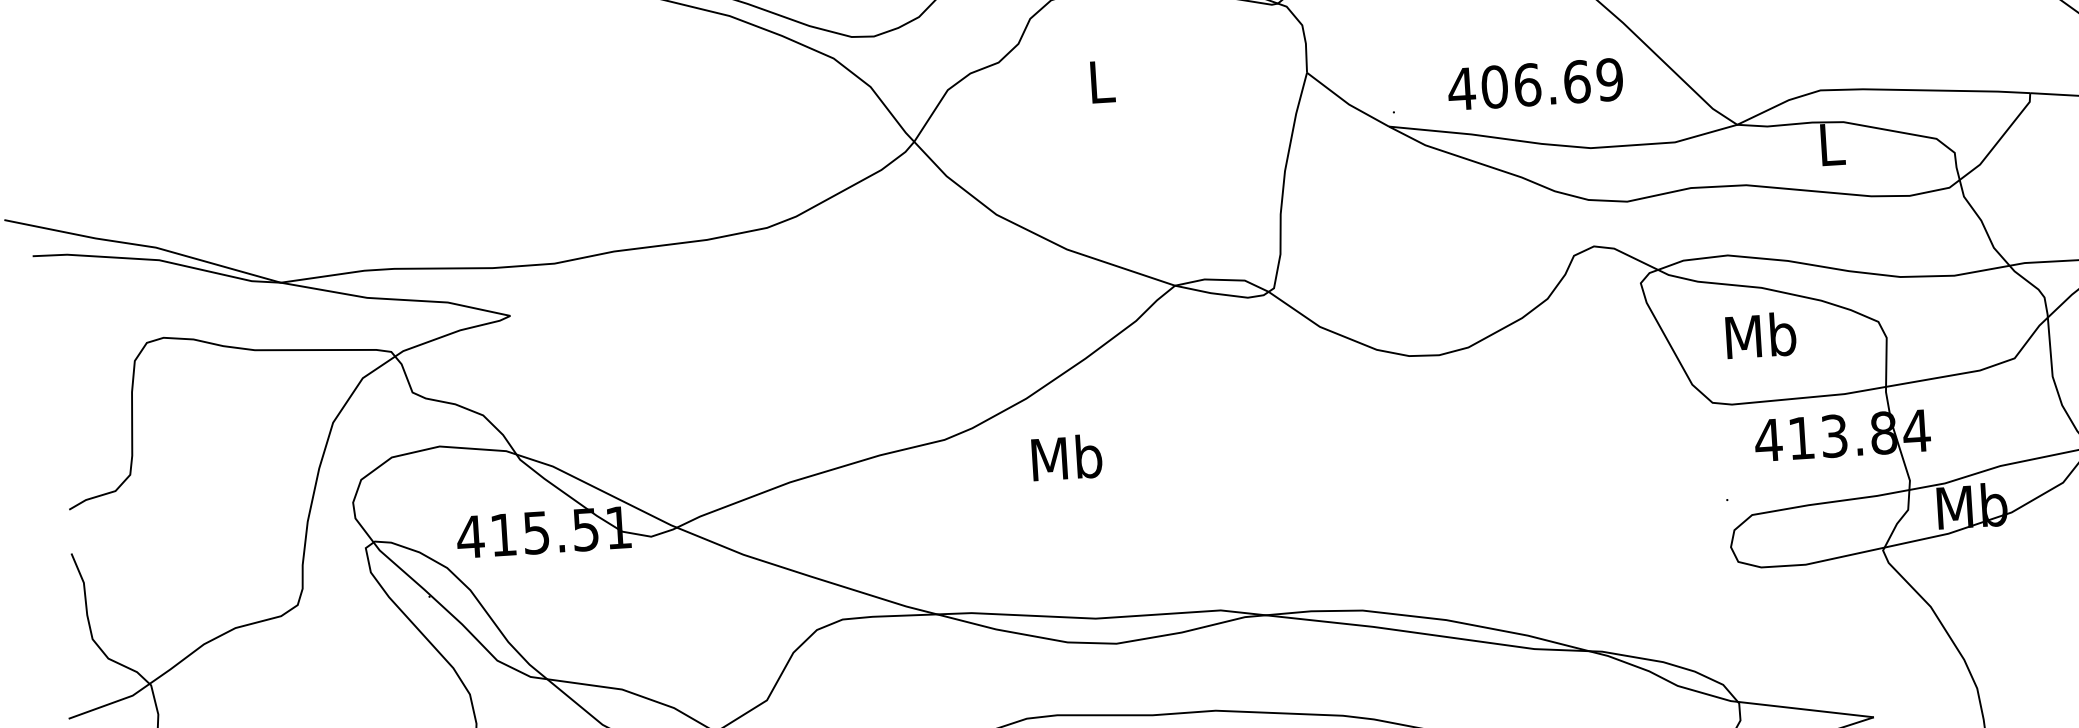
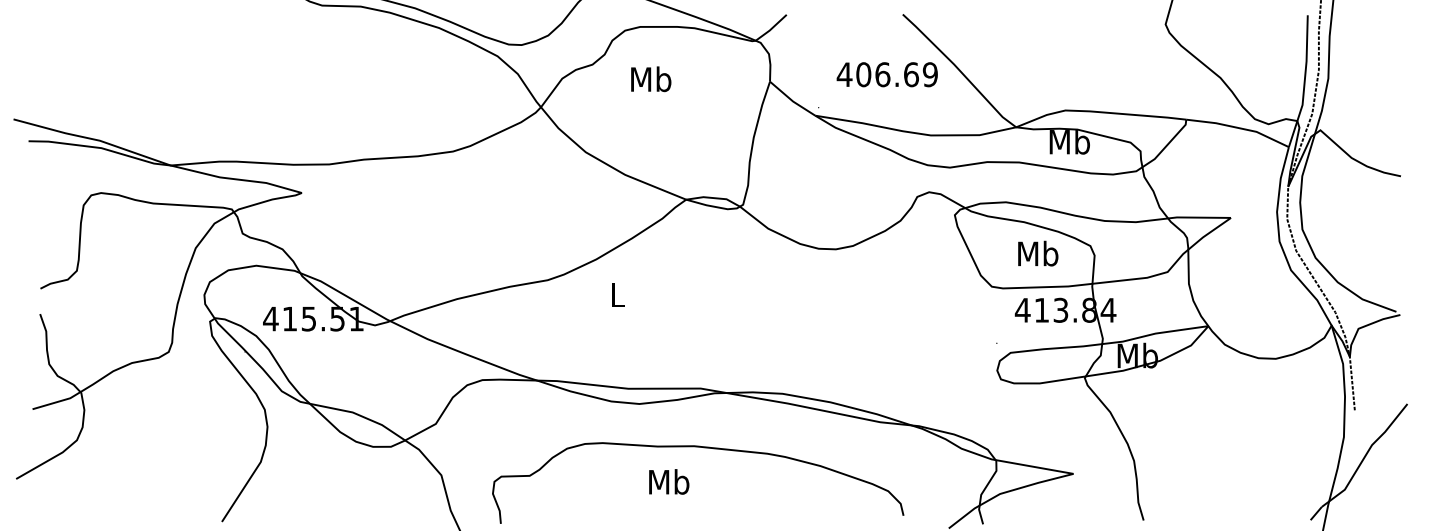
text: (1102, 81) -> (651, 79), L -> Mb
text: (1534, 84) -> (886, 74), moved
text: (1830, 145) -> (1069, 142), L -> Mb
text: (1761, 335) -> (1038, 253), moved
text: (1066, 456) -> (617, 294), Mb -> L

